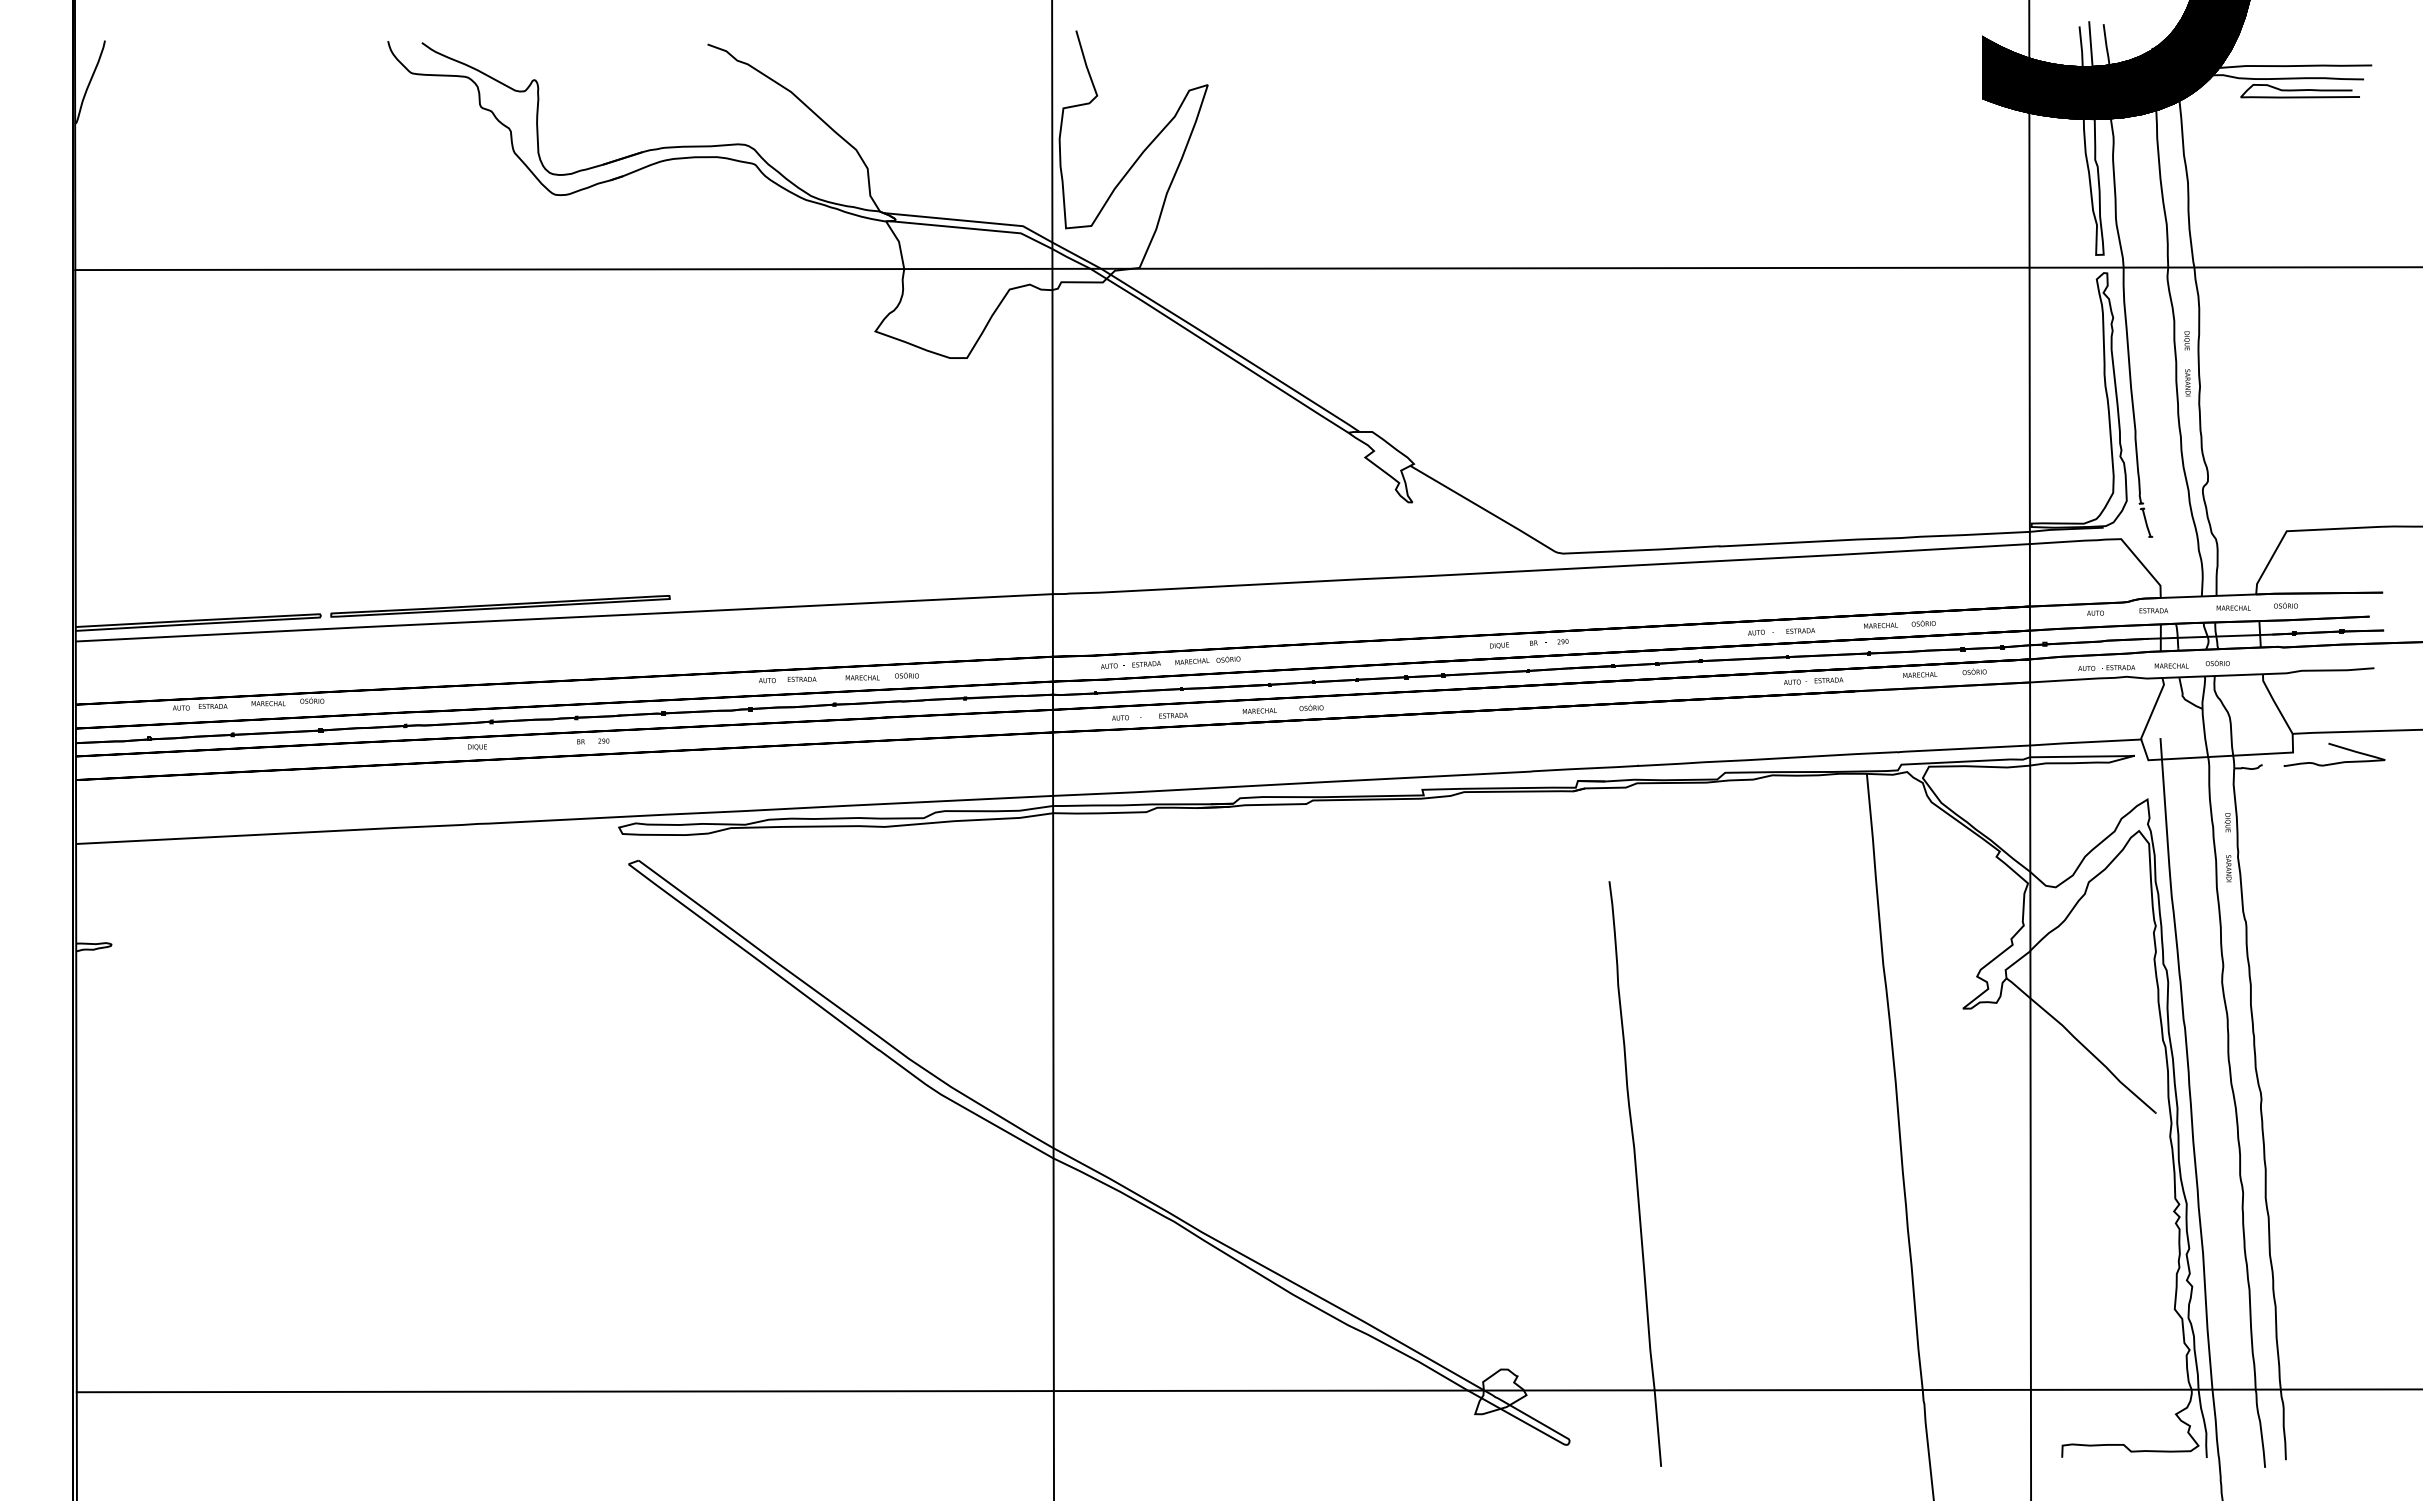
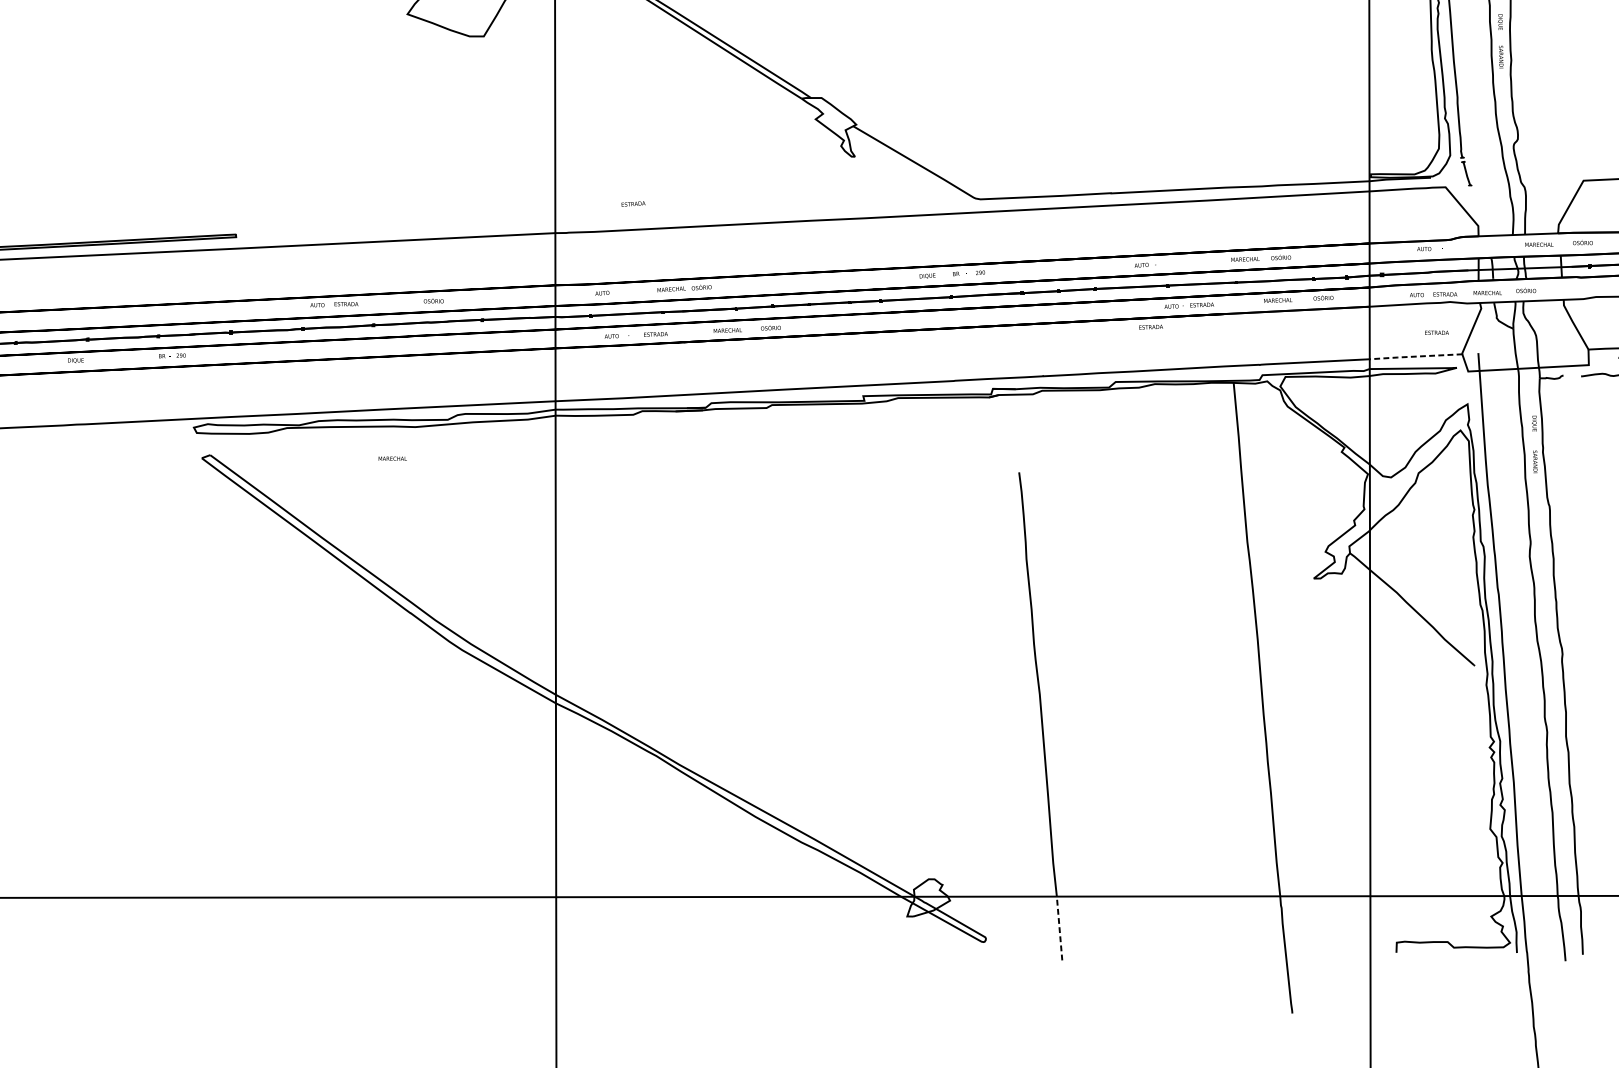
text: (2153, 610) -> (1436, 332), moved
text: (1800, 630) -> (1150, 326), moved
text: (1146, 664) -> (633, 204), moved
text: (862, 677) -> (392, 458), moved
line: (2084, 742) -> (1415, 356), solid -> dashed
line: (1657, 1428) -> (1059, 928), solid -> dashed

